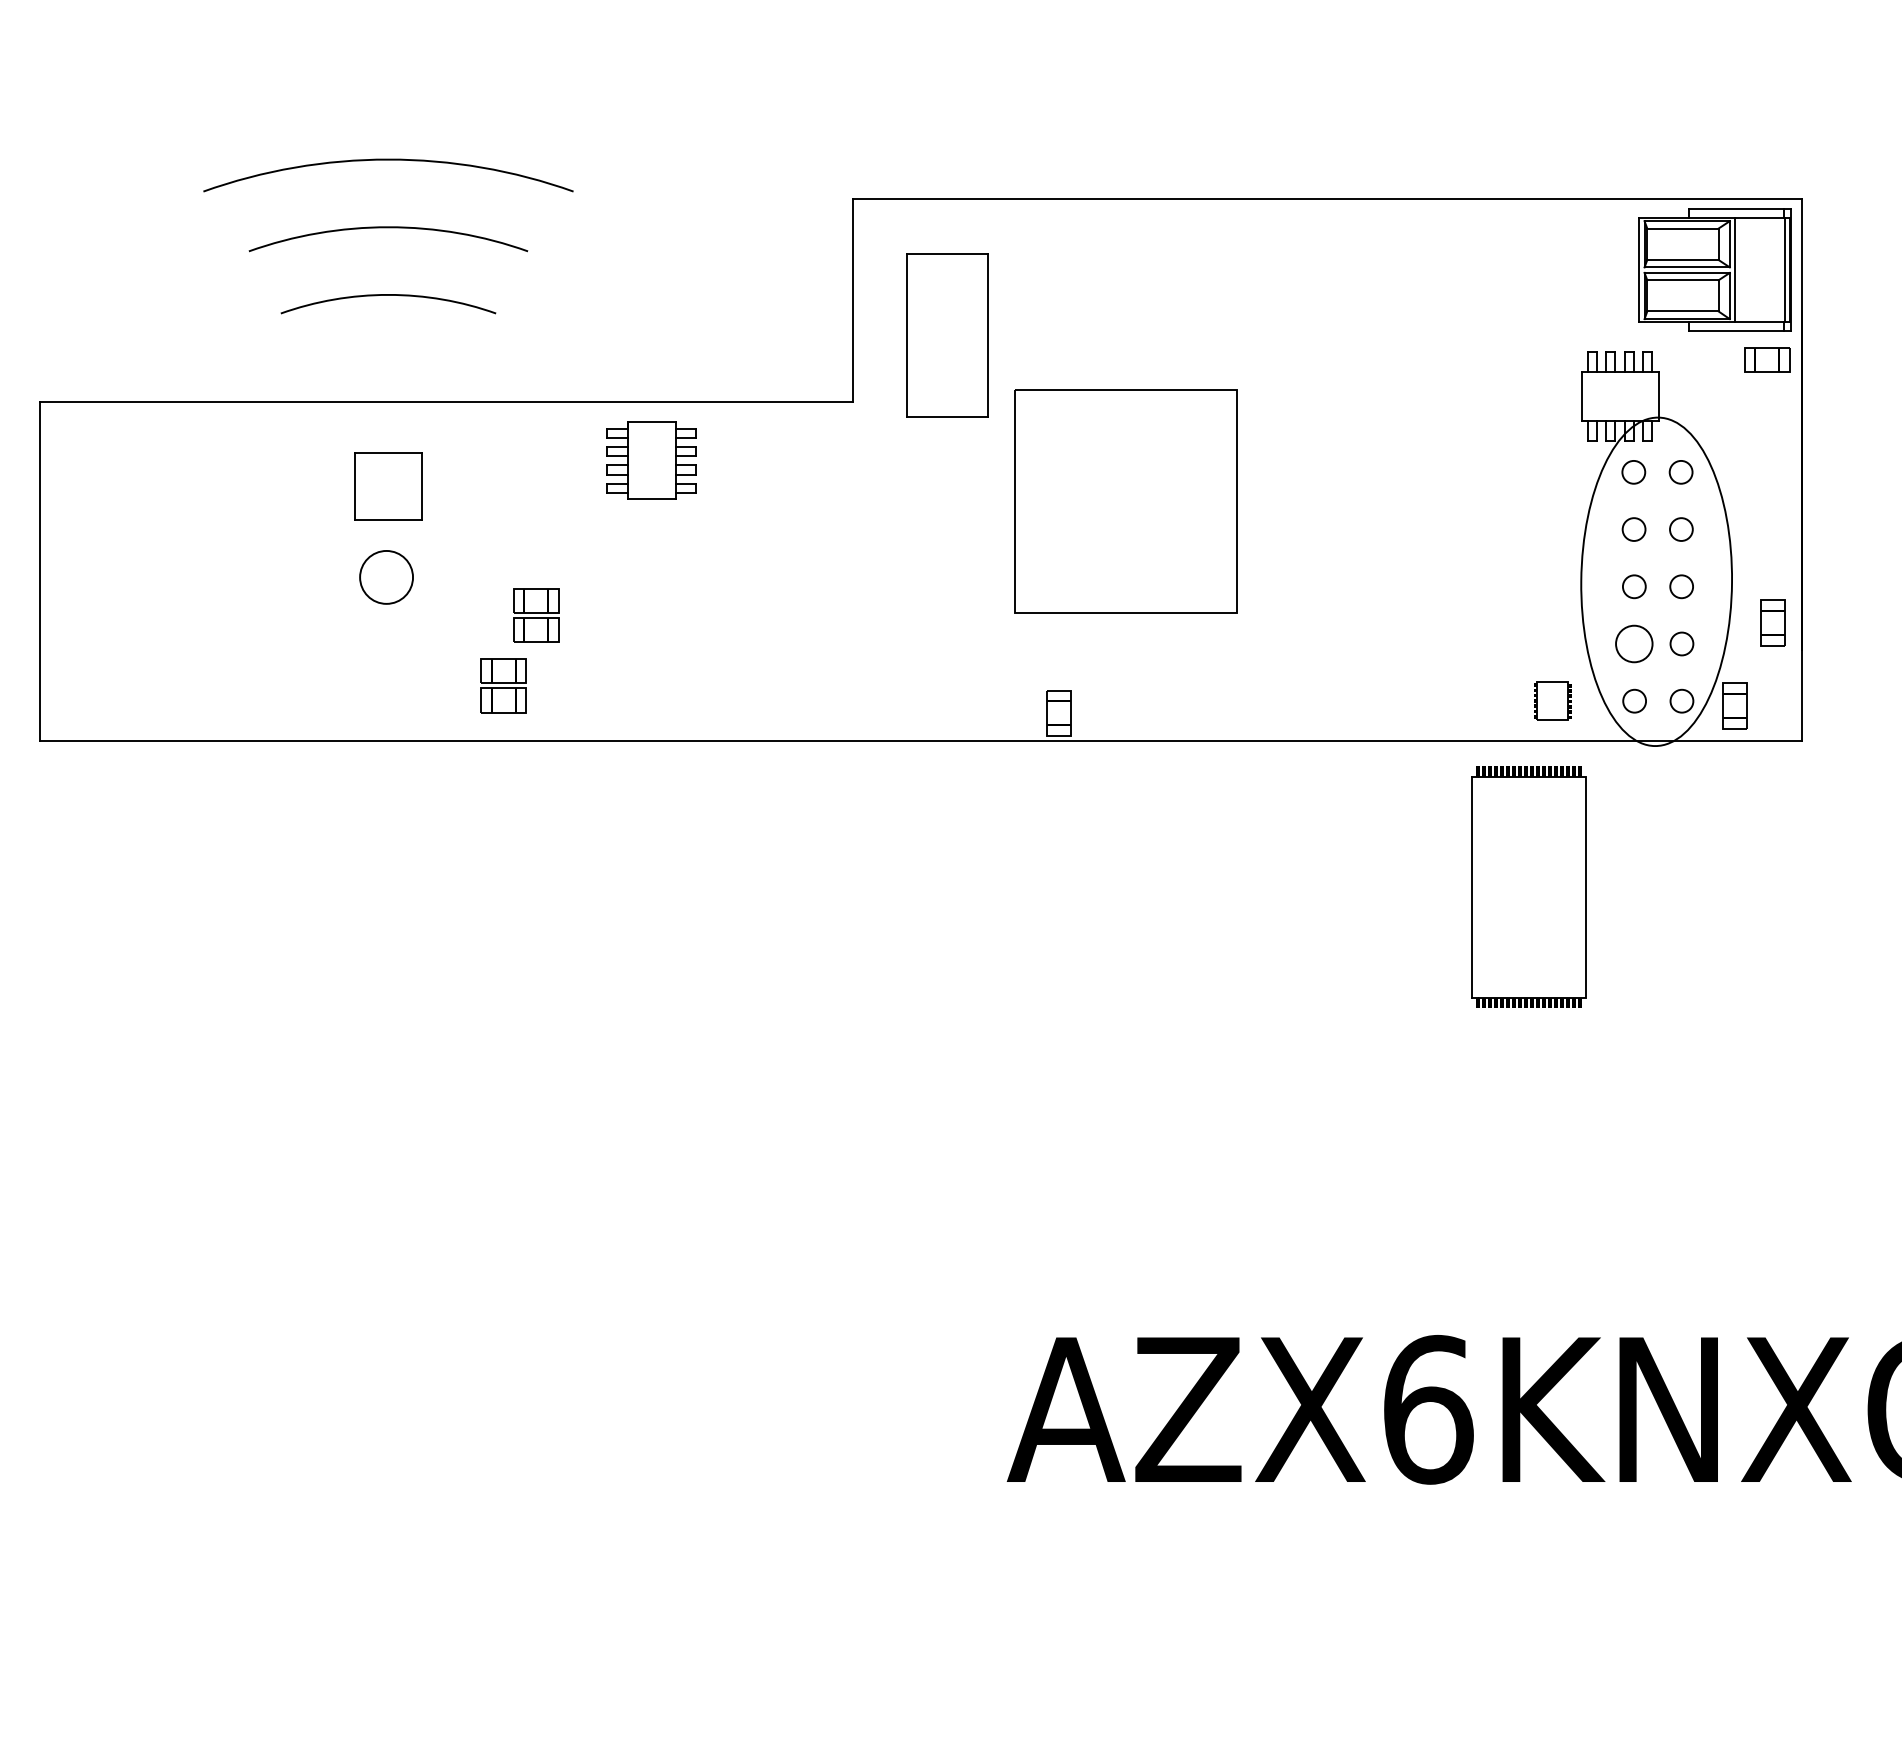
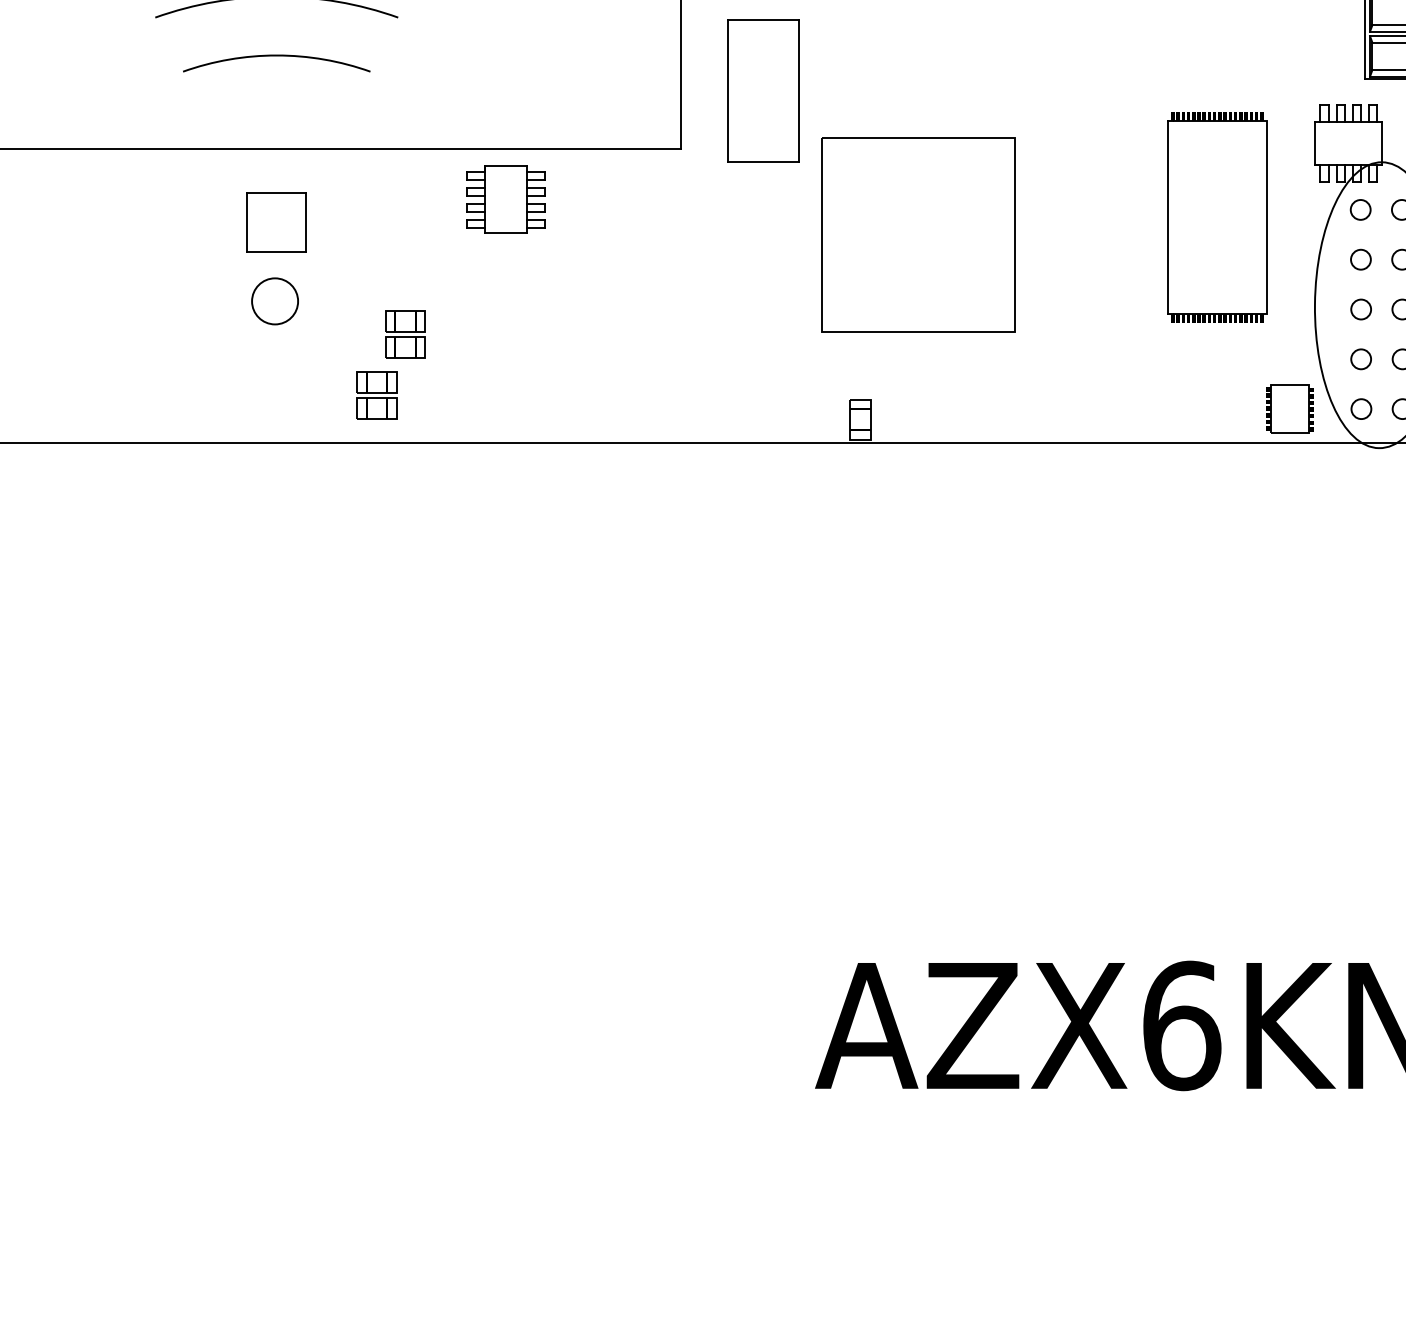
circle: (1634, 643) -> (1361, 358), size x0.62
part: (1552, 700) -> (1289, 408), size x1.43
part: (1528, 886) -> (1216, 217), moved

